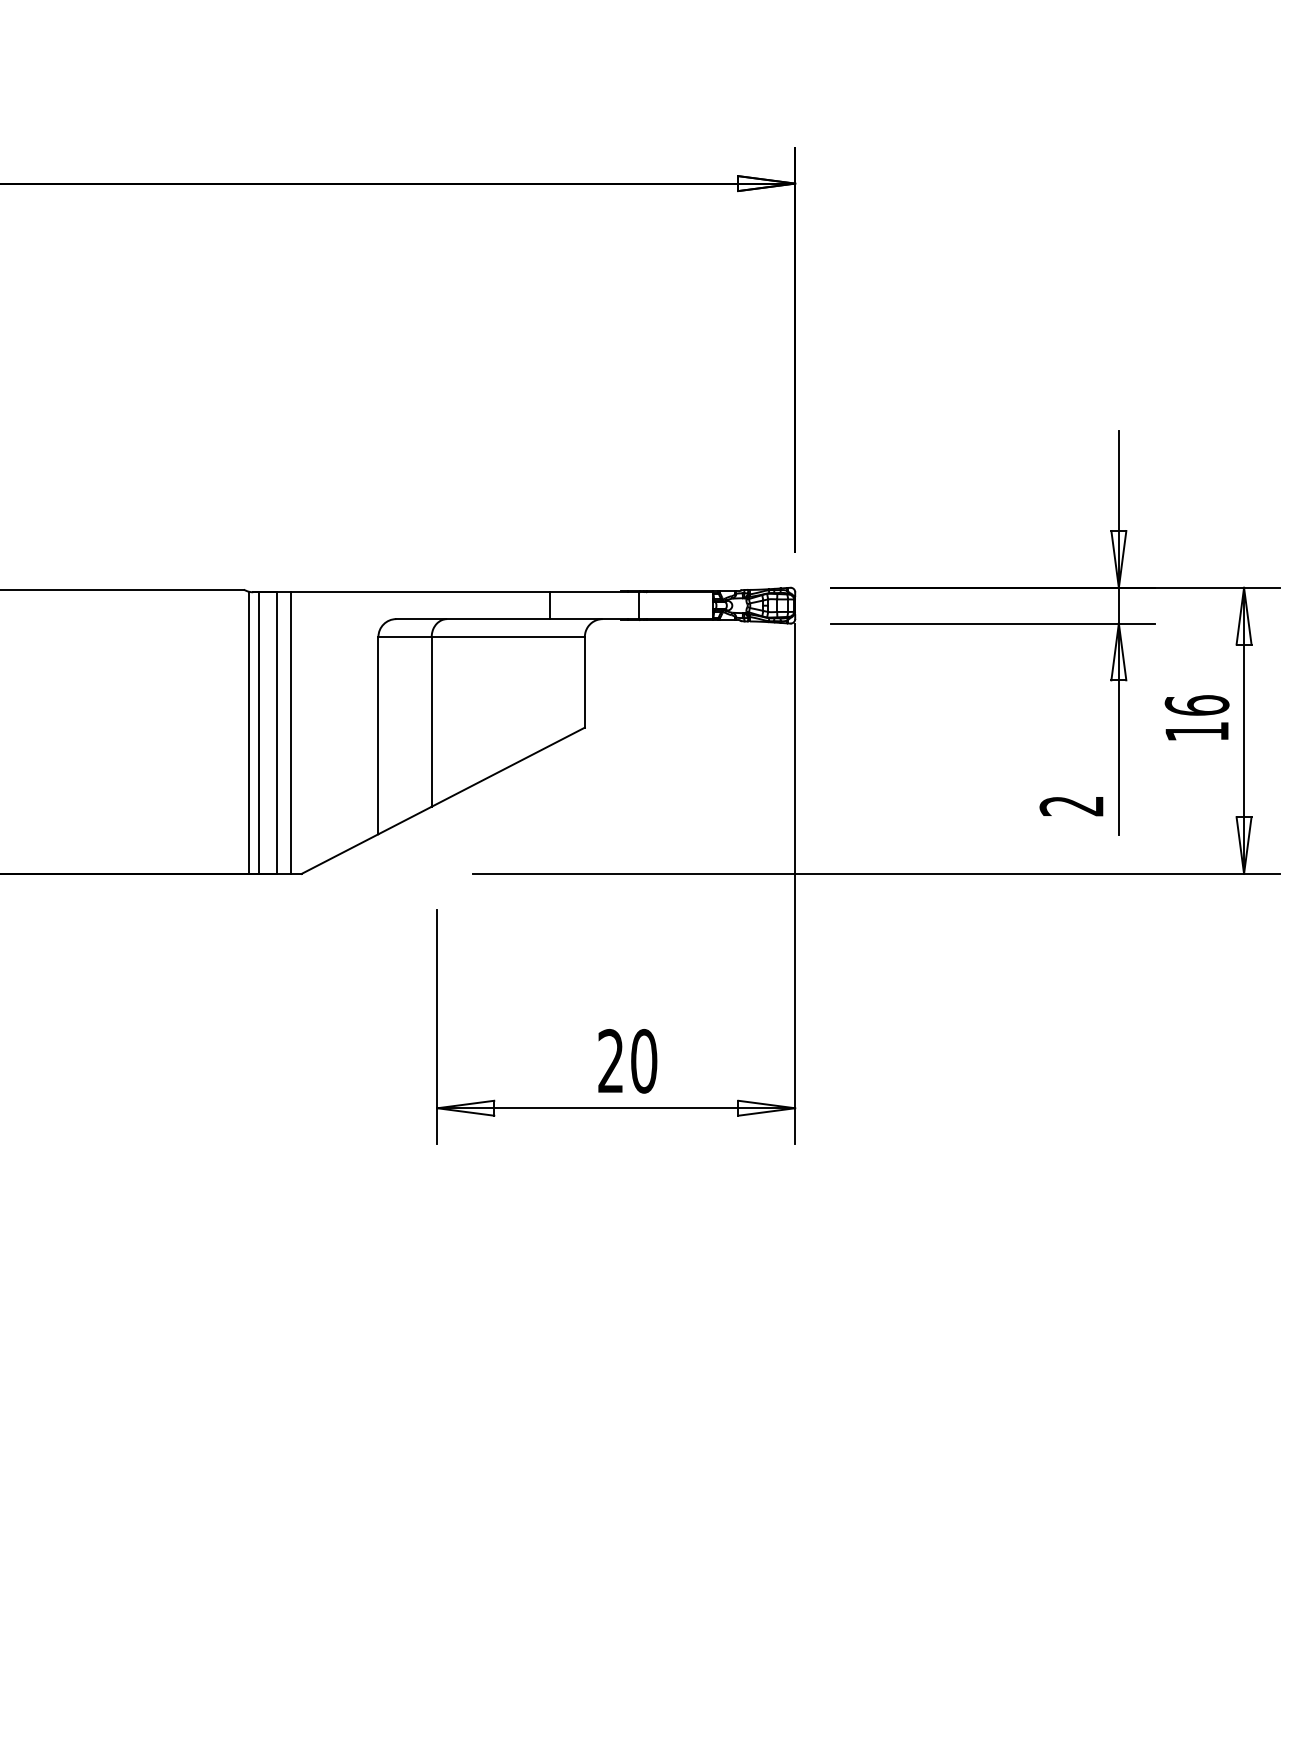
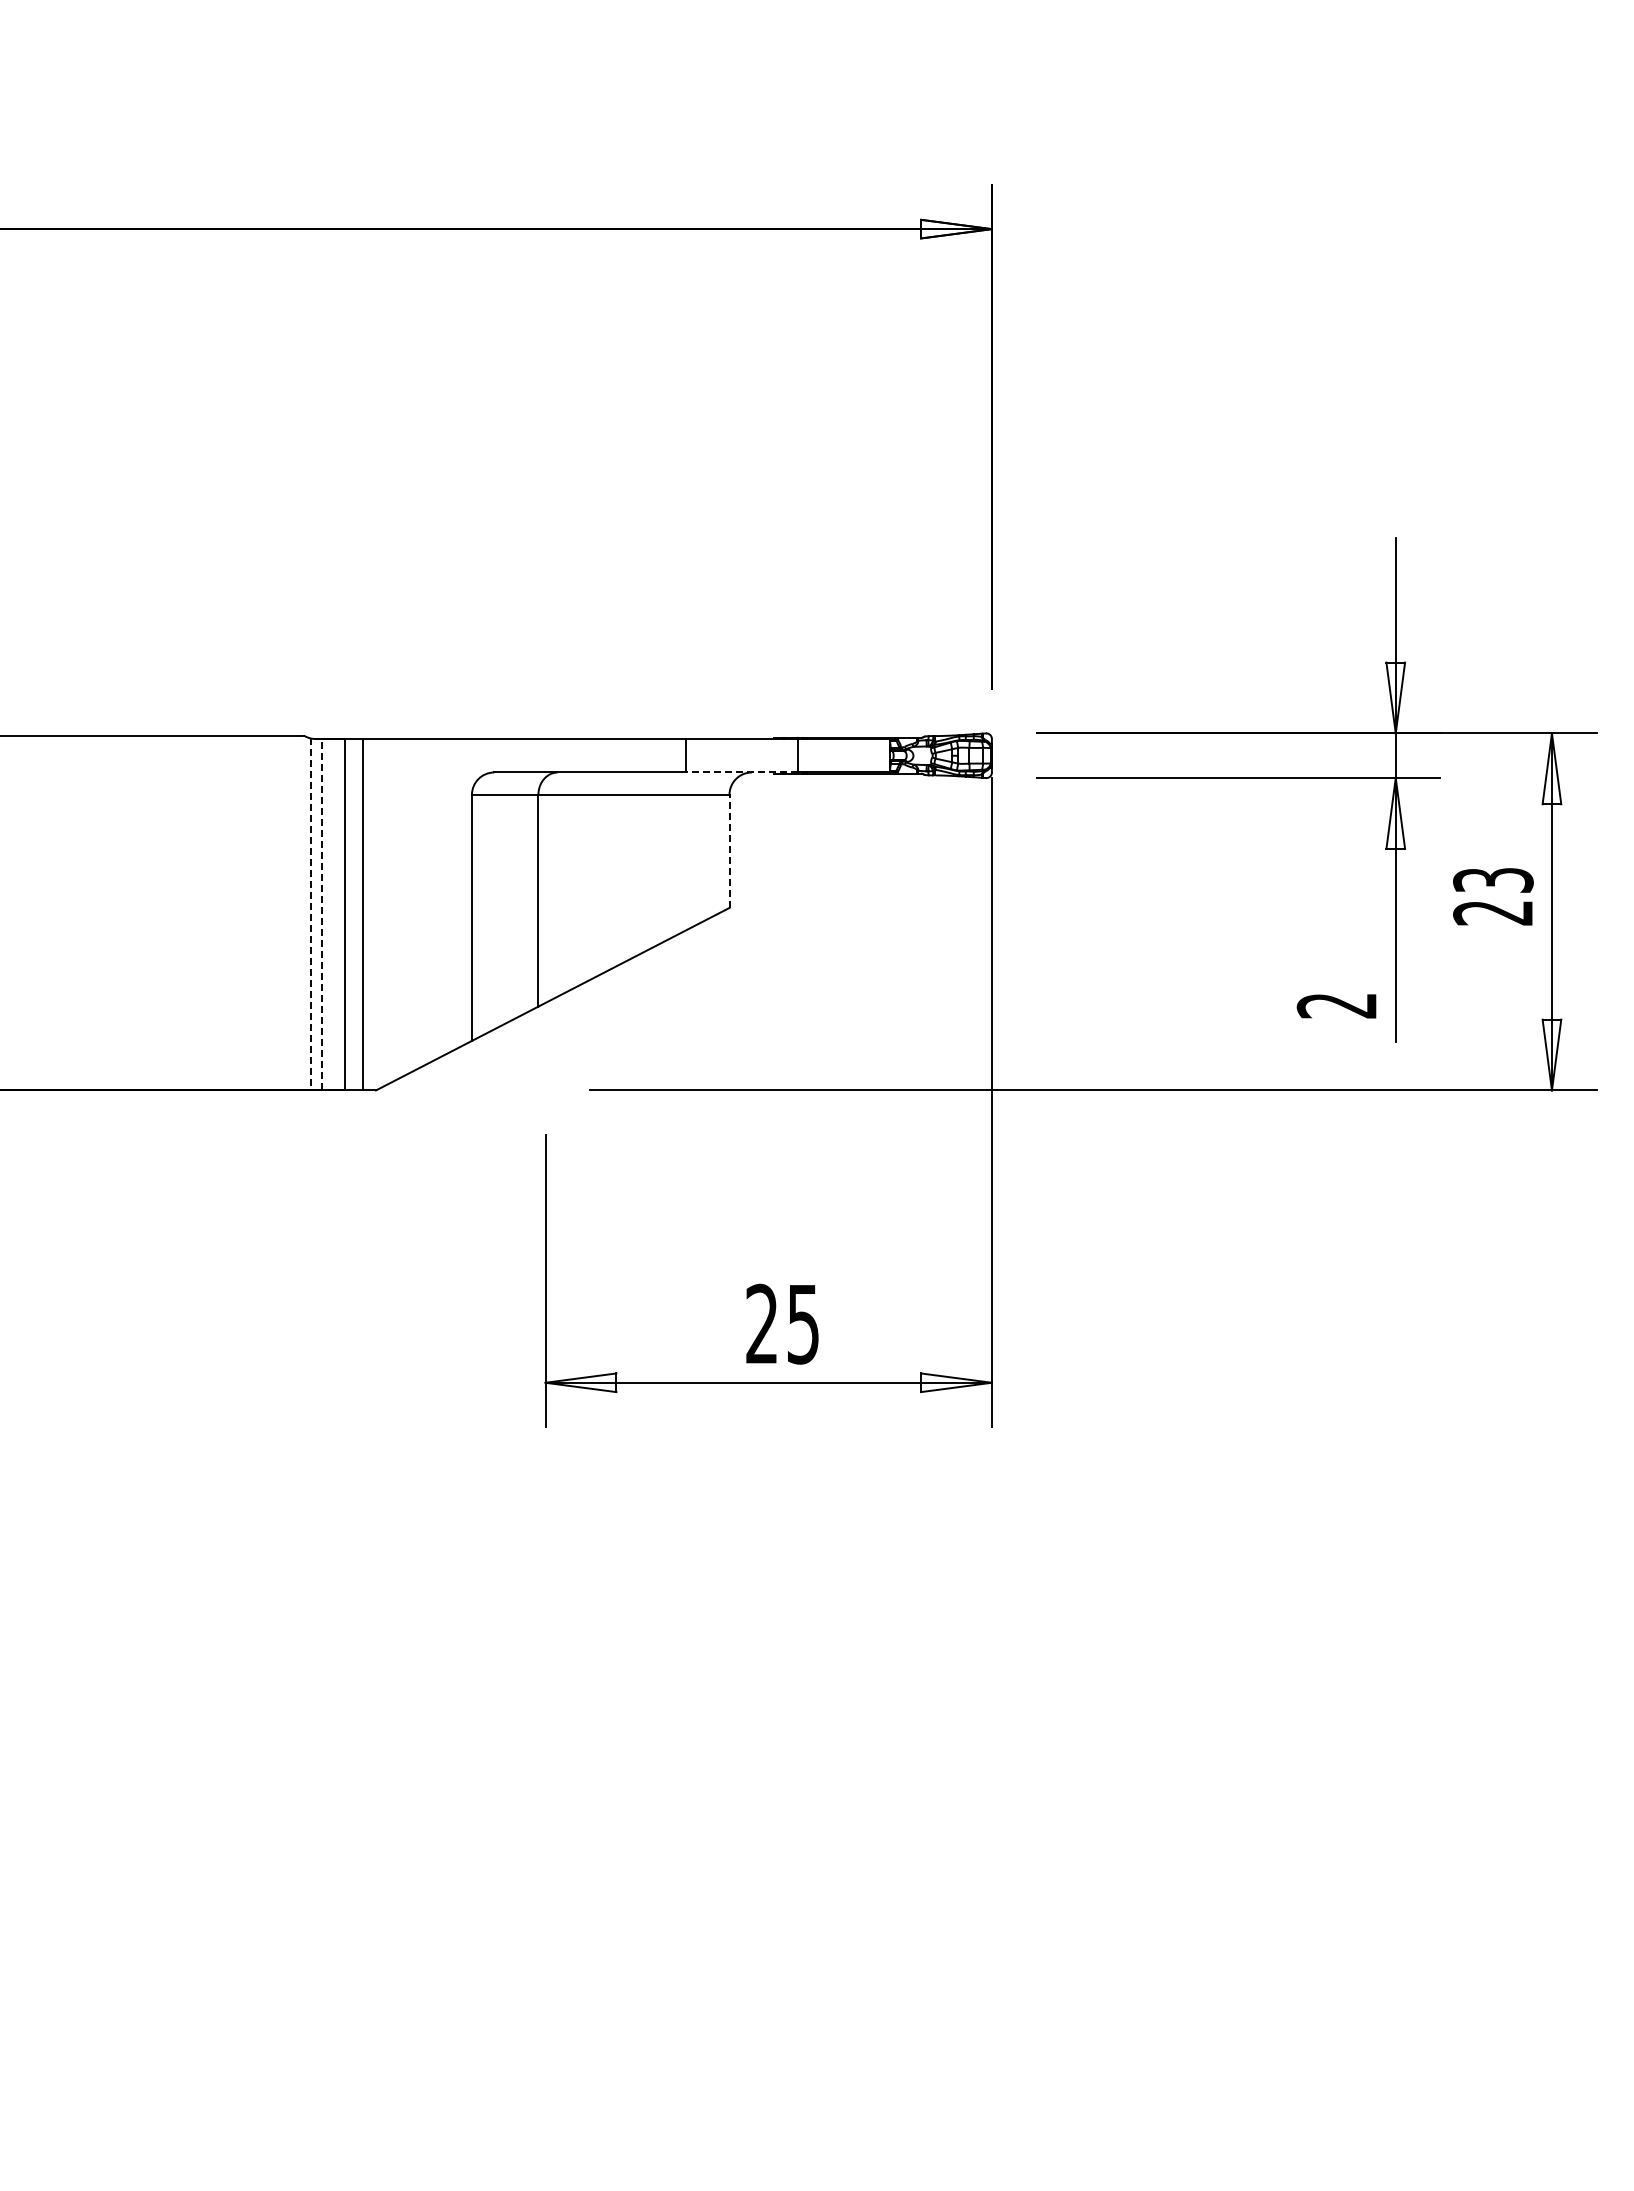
line: (594, 619) -> (741, 772), solid -> dashed
line: (584, 682) -> (729, 851), solid -> dashed
text: (1197, 718) -> (1493, 896), 16 -> 23
line: (249, 732) -> (310, 914), solid -> dashed
line: (258, 732) -> (322, 914), solid -> dashed
text: (644, 1060) -> (803, 1323), 20 -> 25

